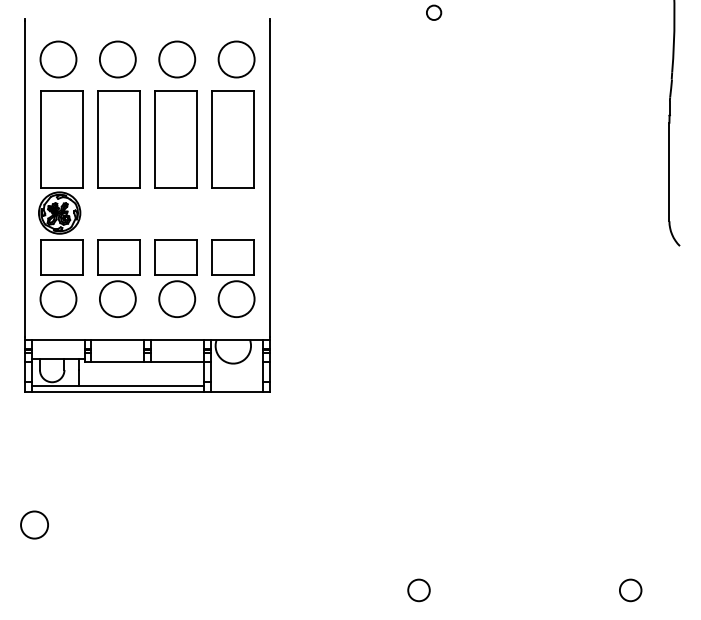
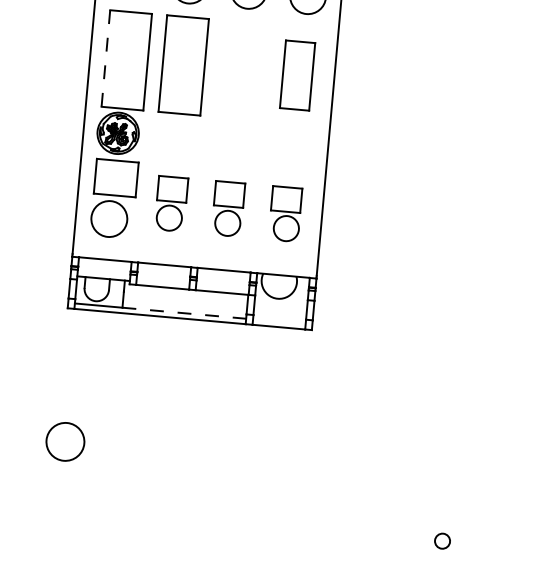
part: (175, 139) -> (240, 70), removed
part: (232, 139) -> (296, 75), size x0.7
line: (40, 140) -> (105, 59), solid -> dashed
part: (118, 278) -> (170, 203), size x0.7
part: (175, 278) -> (227, 208), size x0.7
part: (233, 278) -> (285, 213), size x0.7
line: (142, 386) -> (185, 313), solid -> dashed
circle: (34, 524) -> (65, 441), size x1.4
circle: (418, 590) -> (442, 541), size x0.7

